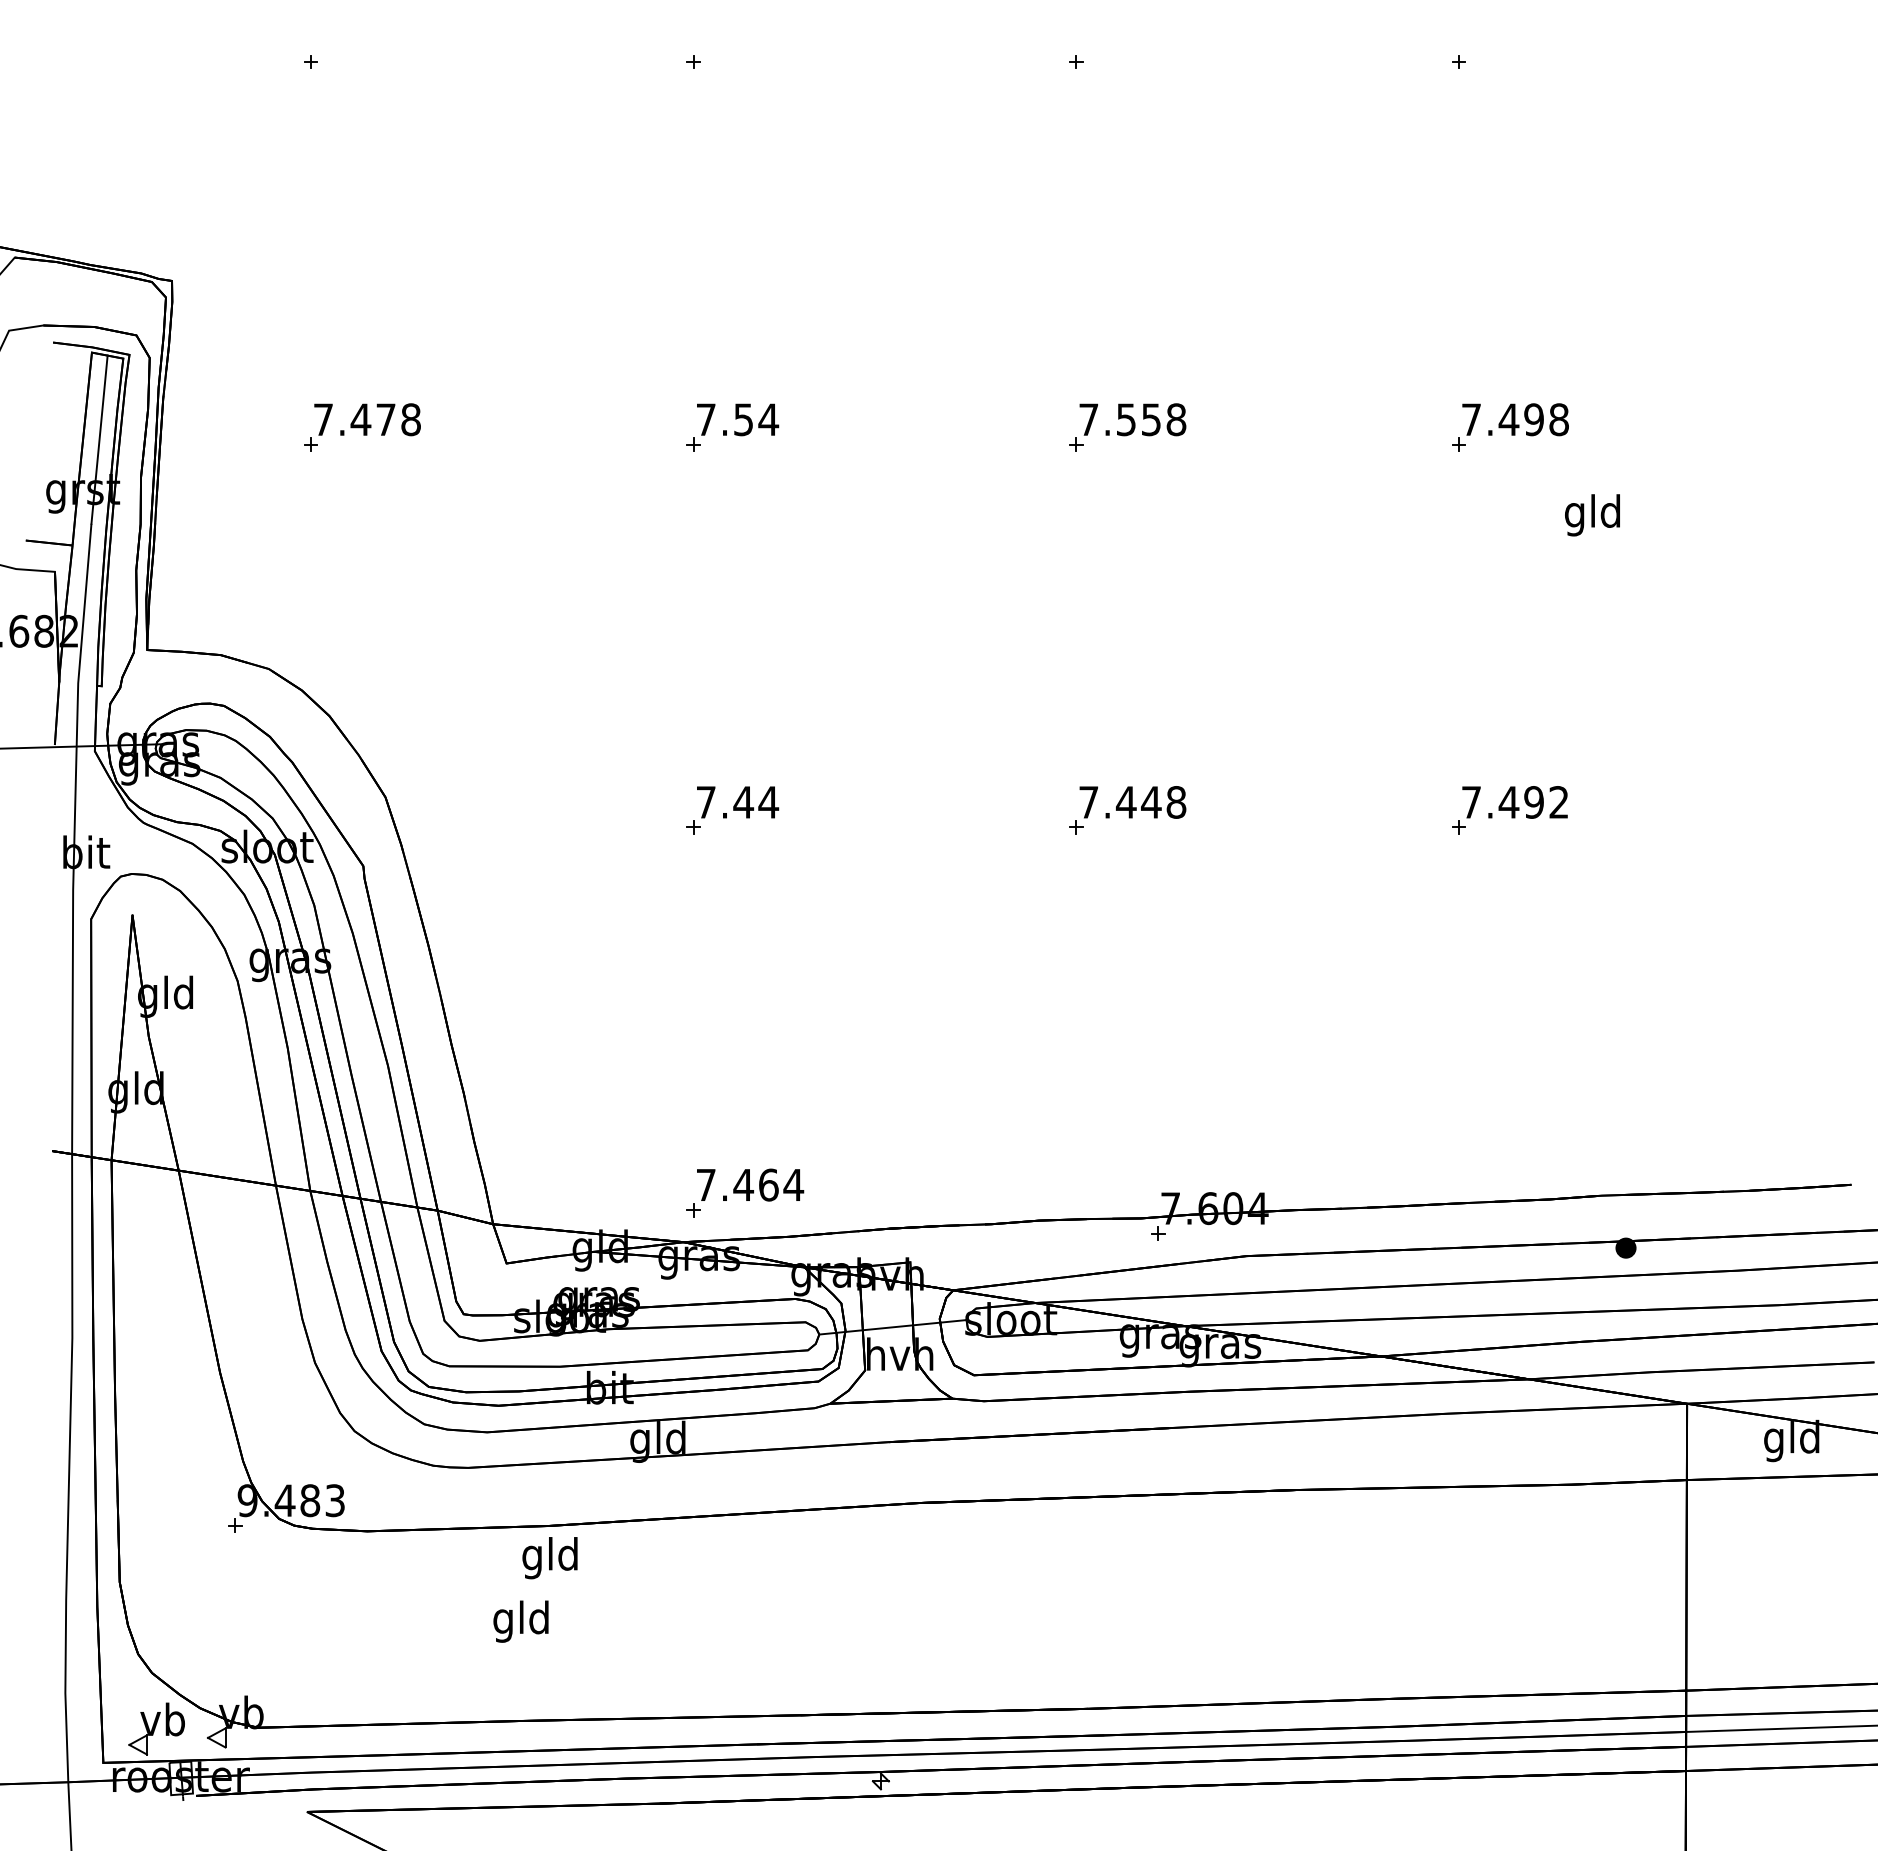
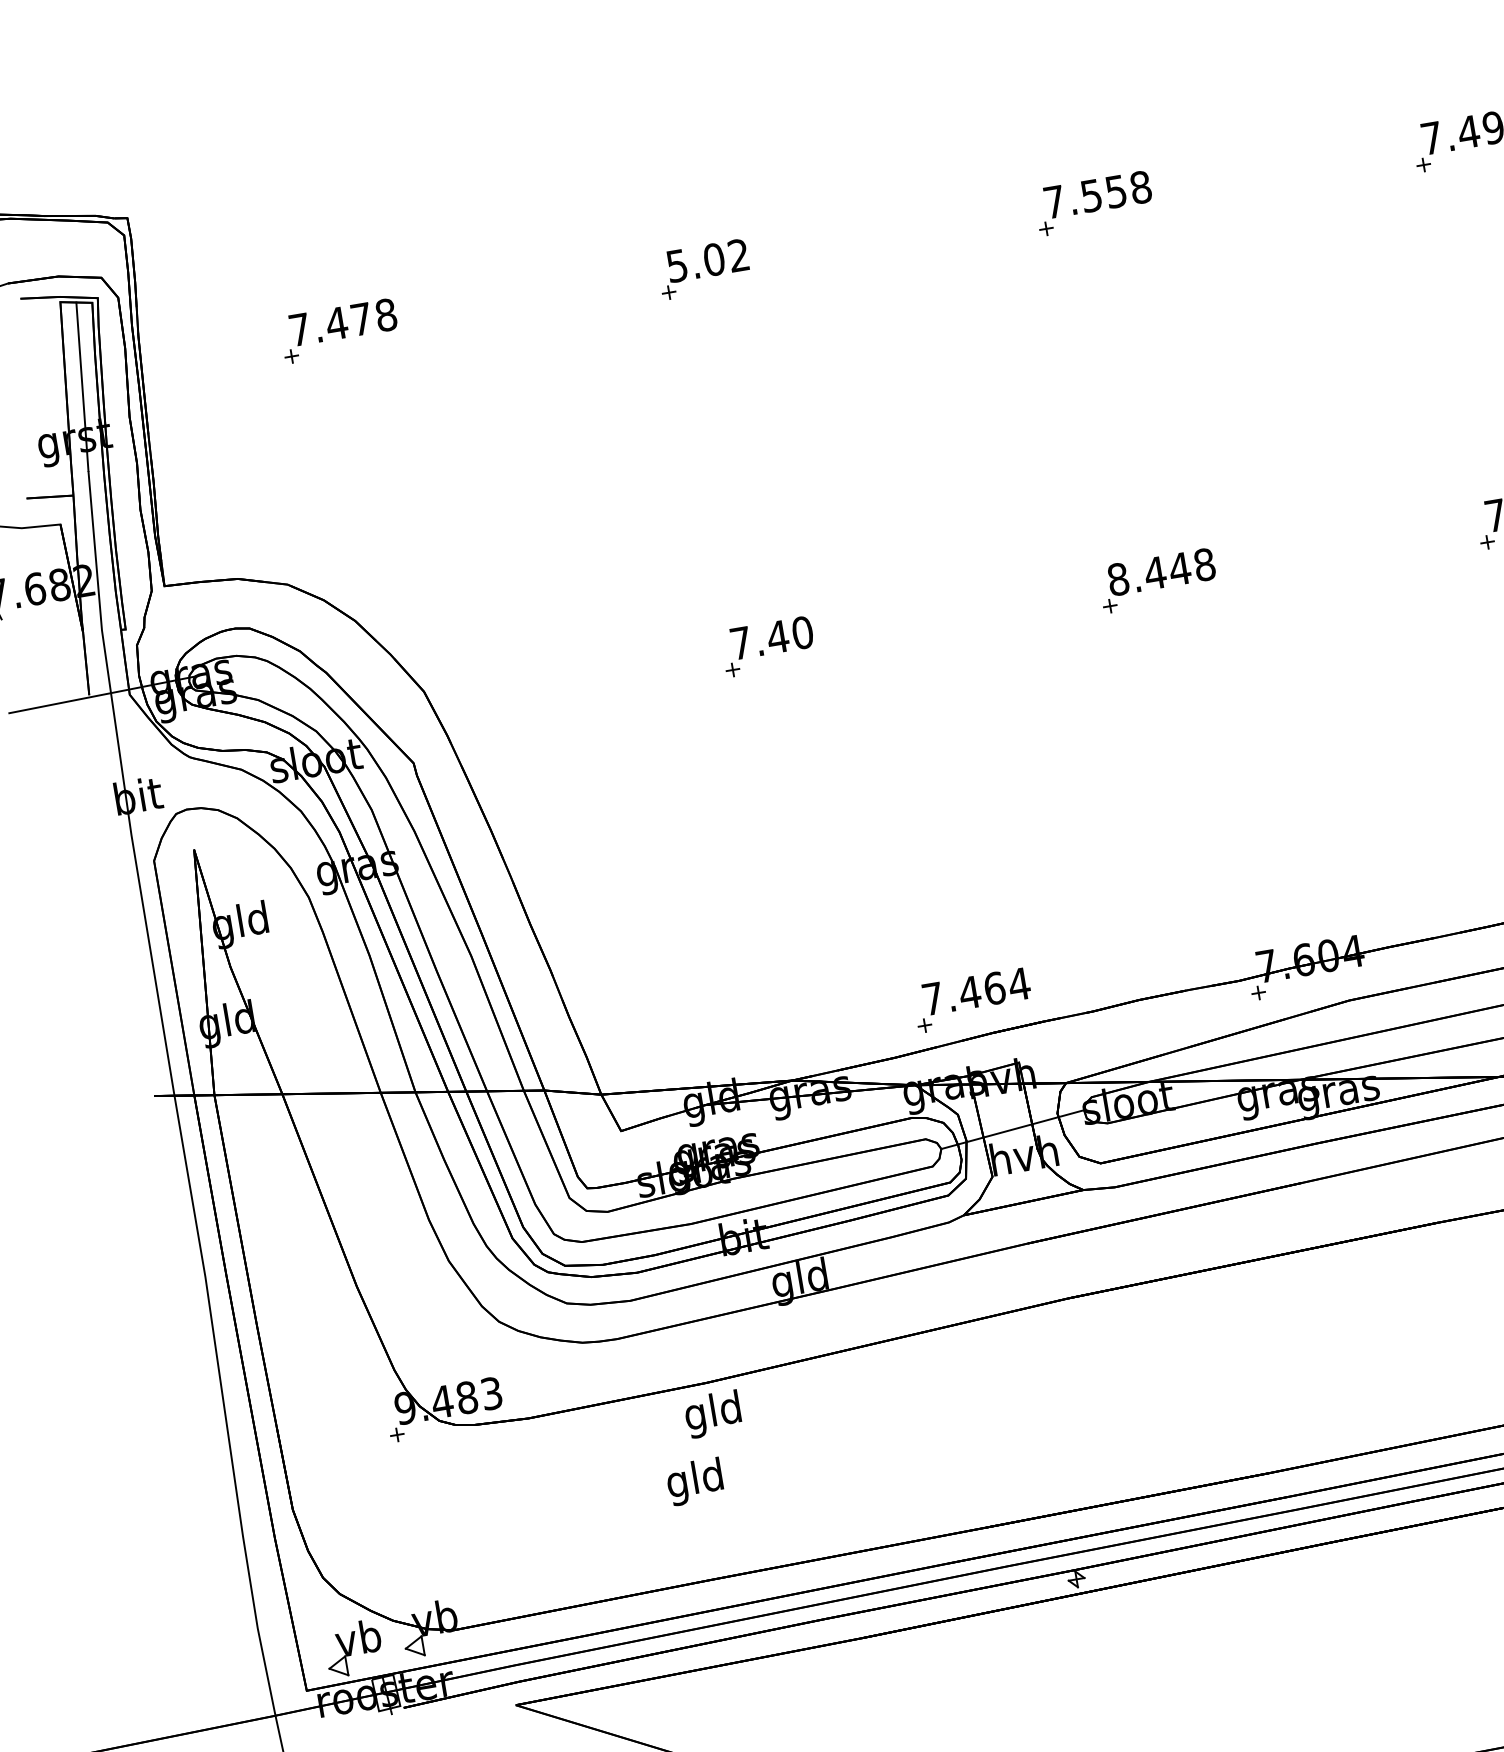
text: (737, 419) -> (708, 260), 7.54 -> 5.02
text: (768, 802) -> (802, 632), 7.44 -> 7.40
text: (1088, 802) -> (1118, 579), 7.448 -> 8.448
part: (745, 1192) -> (973, 999), moved

